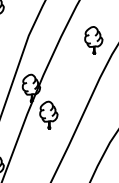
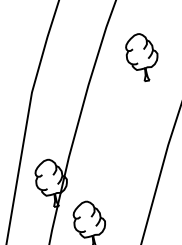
part: (93, 40) -> (141, 57), moved

